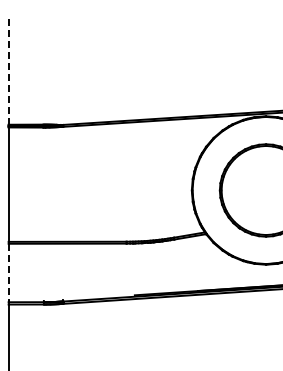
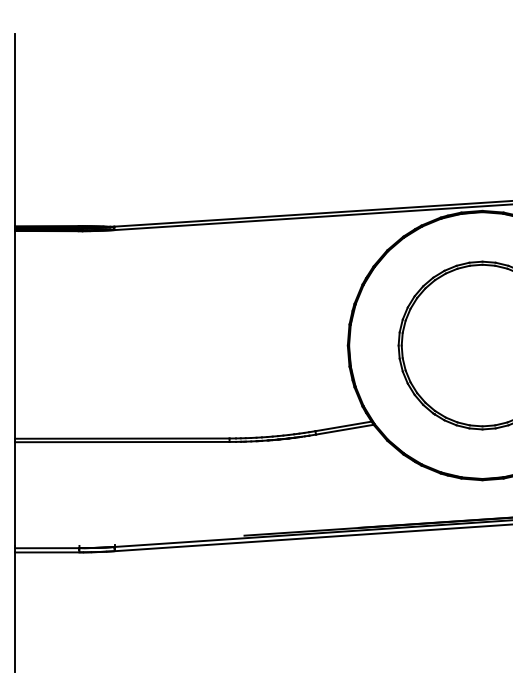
line: (8, 71) -> (15, 129), dashed -> solid
line: (8, 272) -> (15, 494), dashed -> solid

